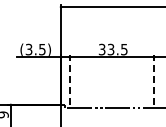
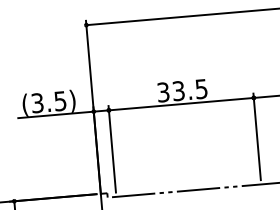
line: (69, 79) -> (111, 148), dashed -> solid
line: (154, 79) -> (257, 136), dashed -> solid

